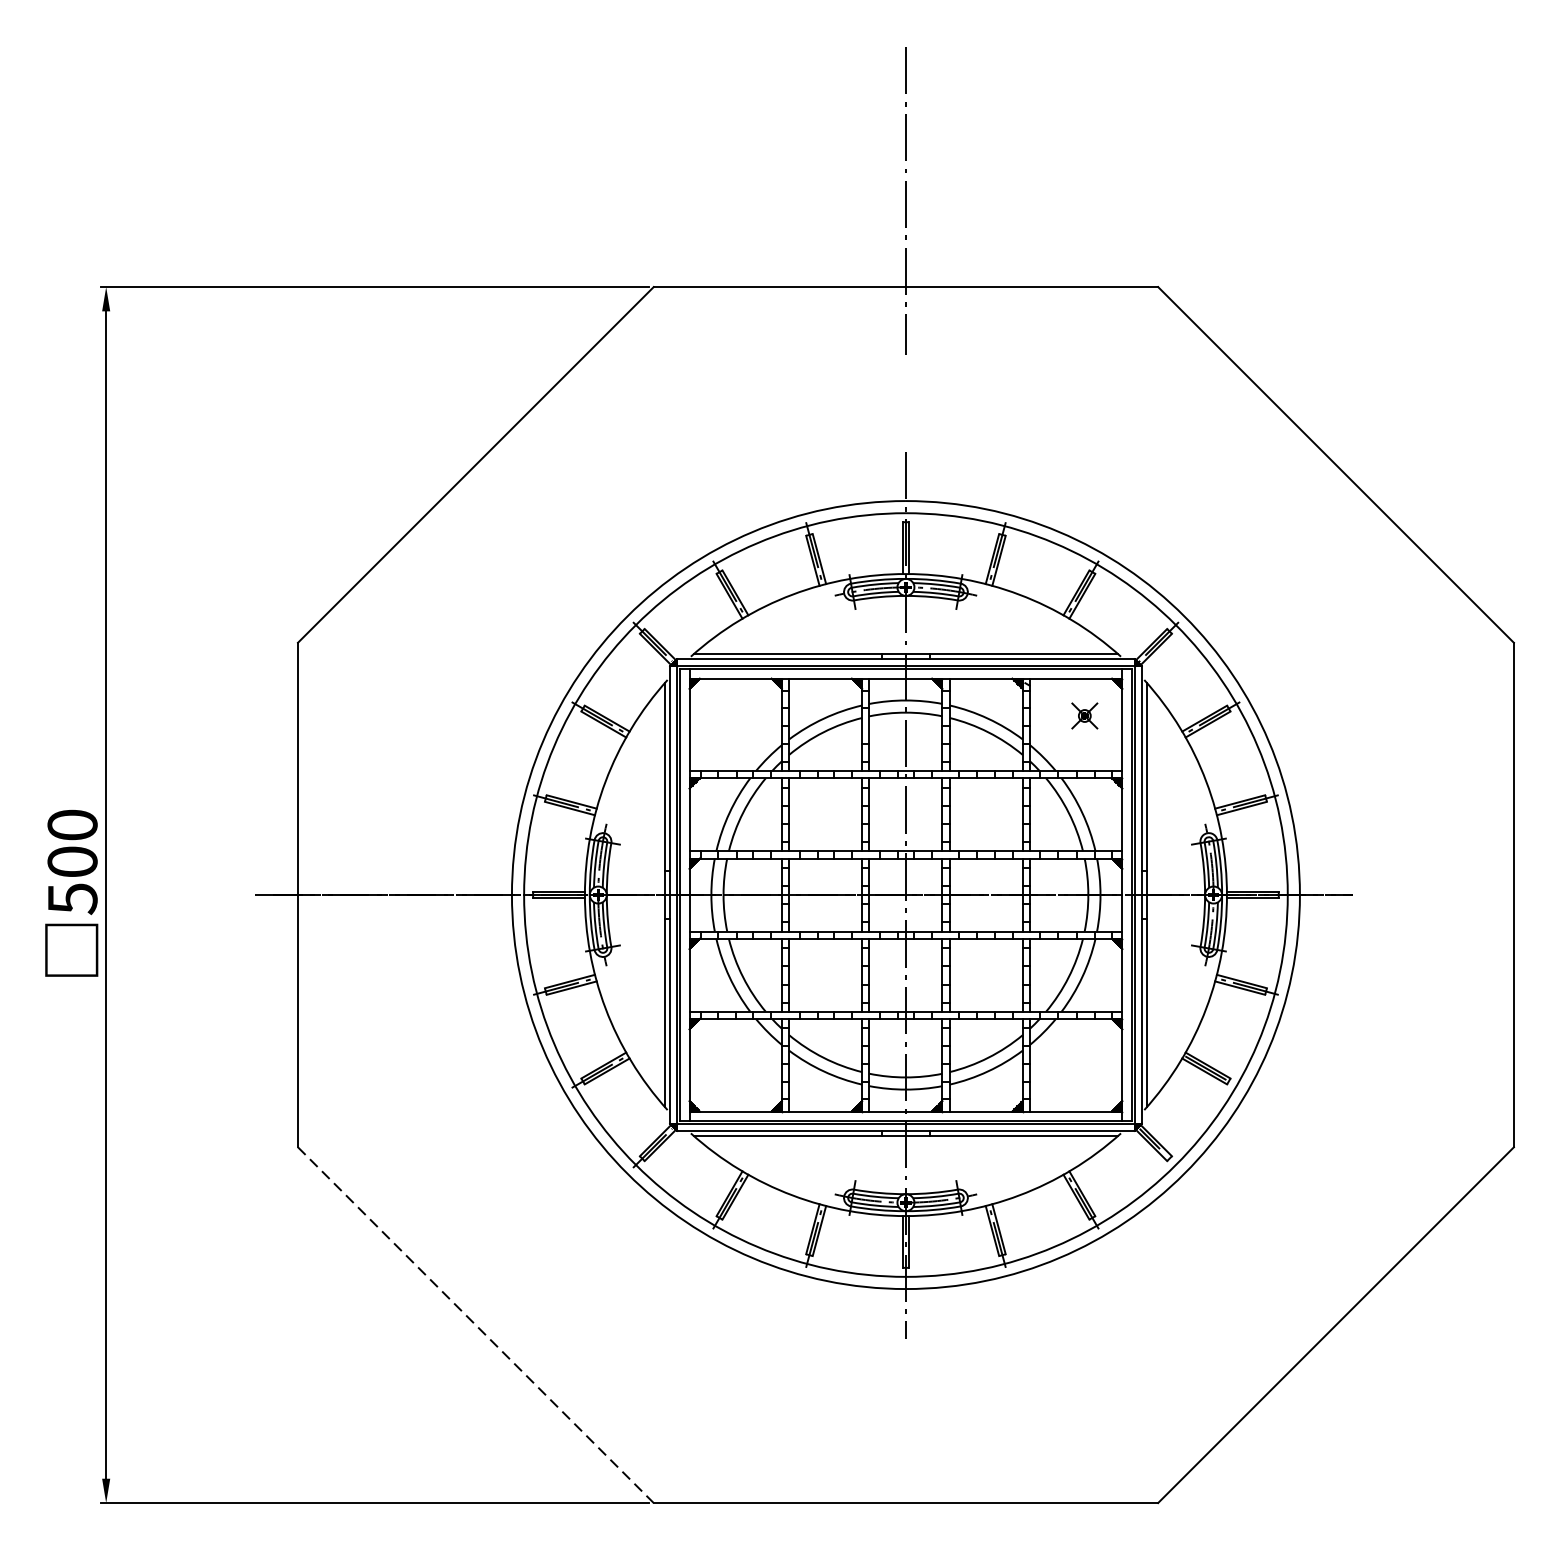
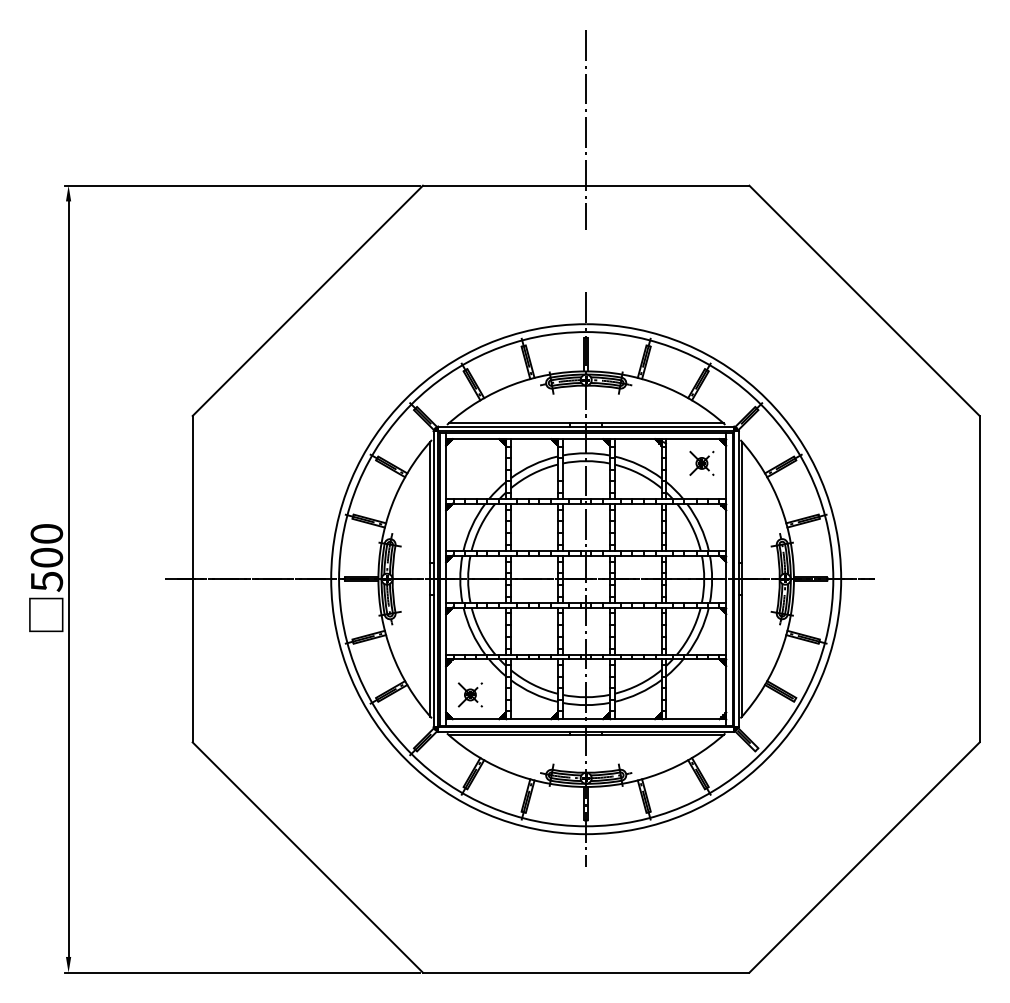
part: (1084, 714) -> (701, 462), size x1.43
part: (725, 1073) -> (469, 694), added
line: (475, 1325) -> (307, 857), dashed -> solid

